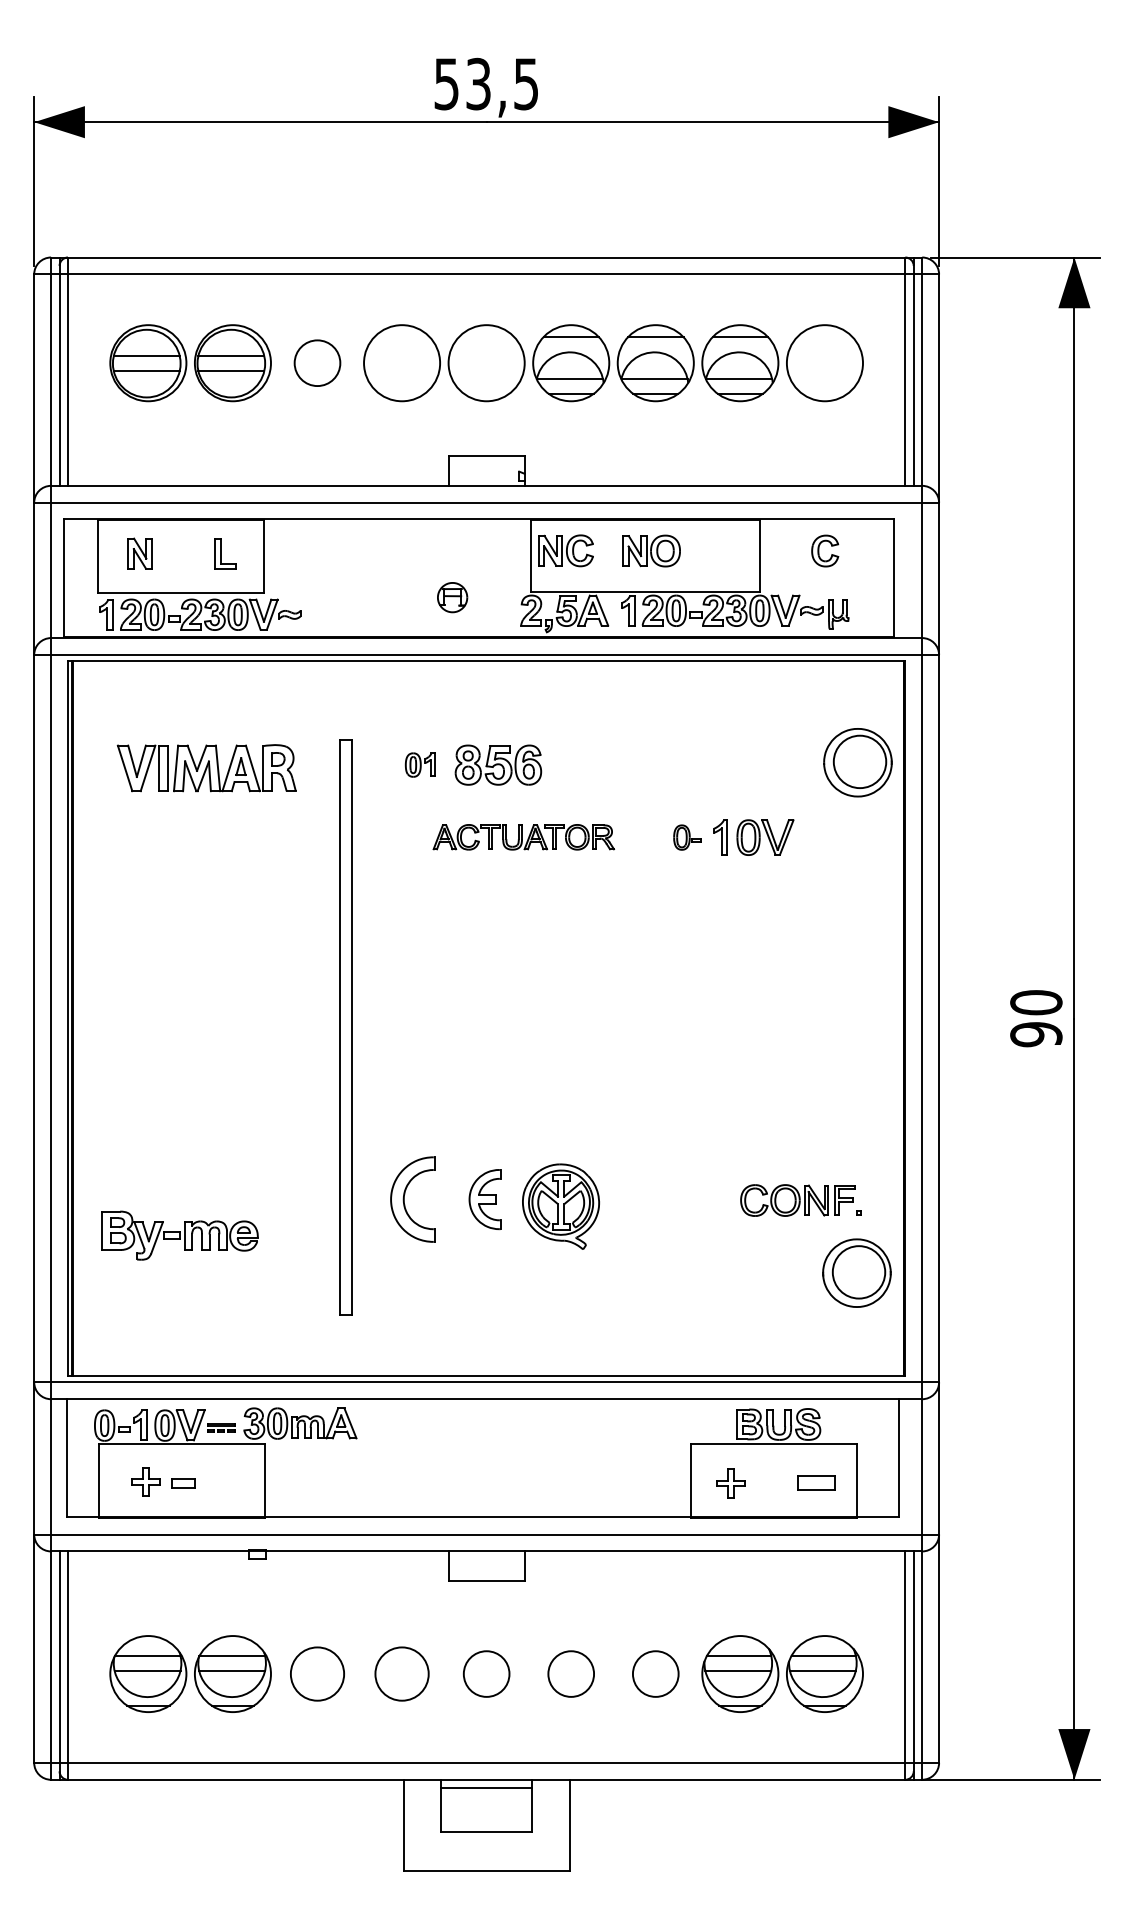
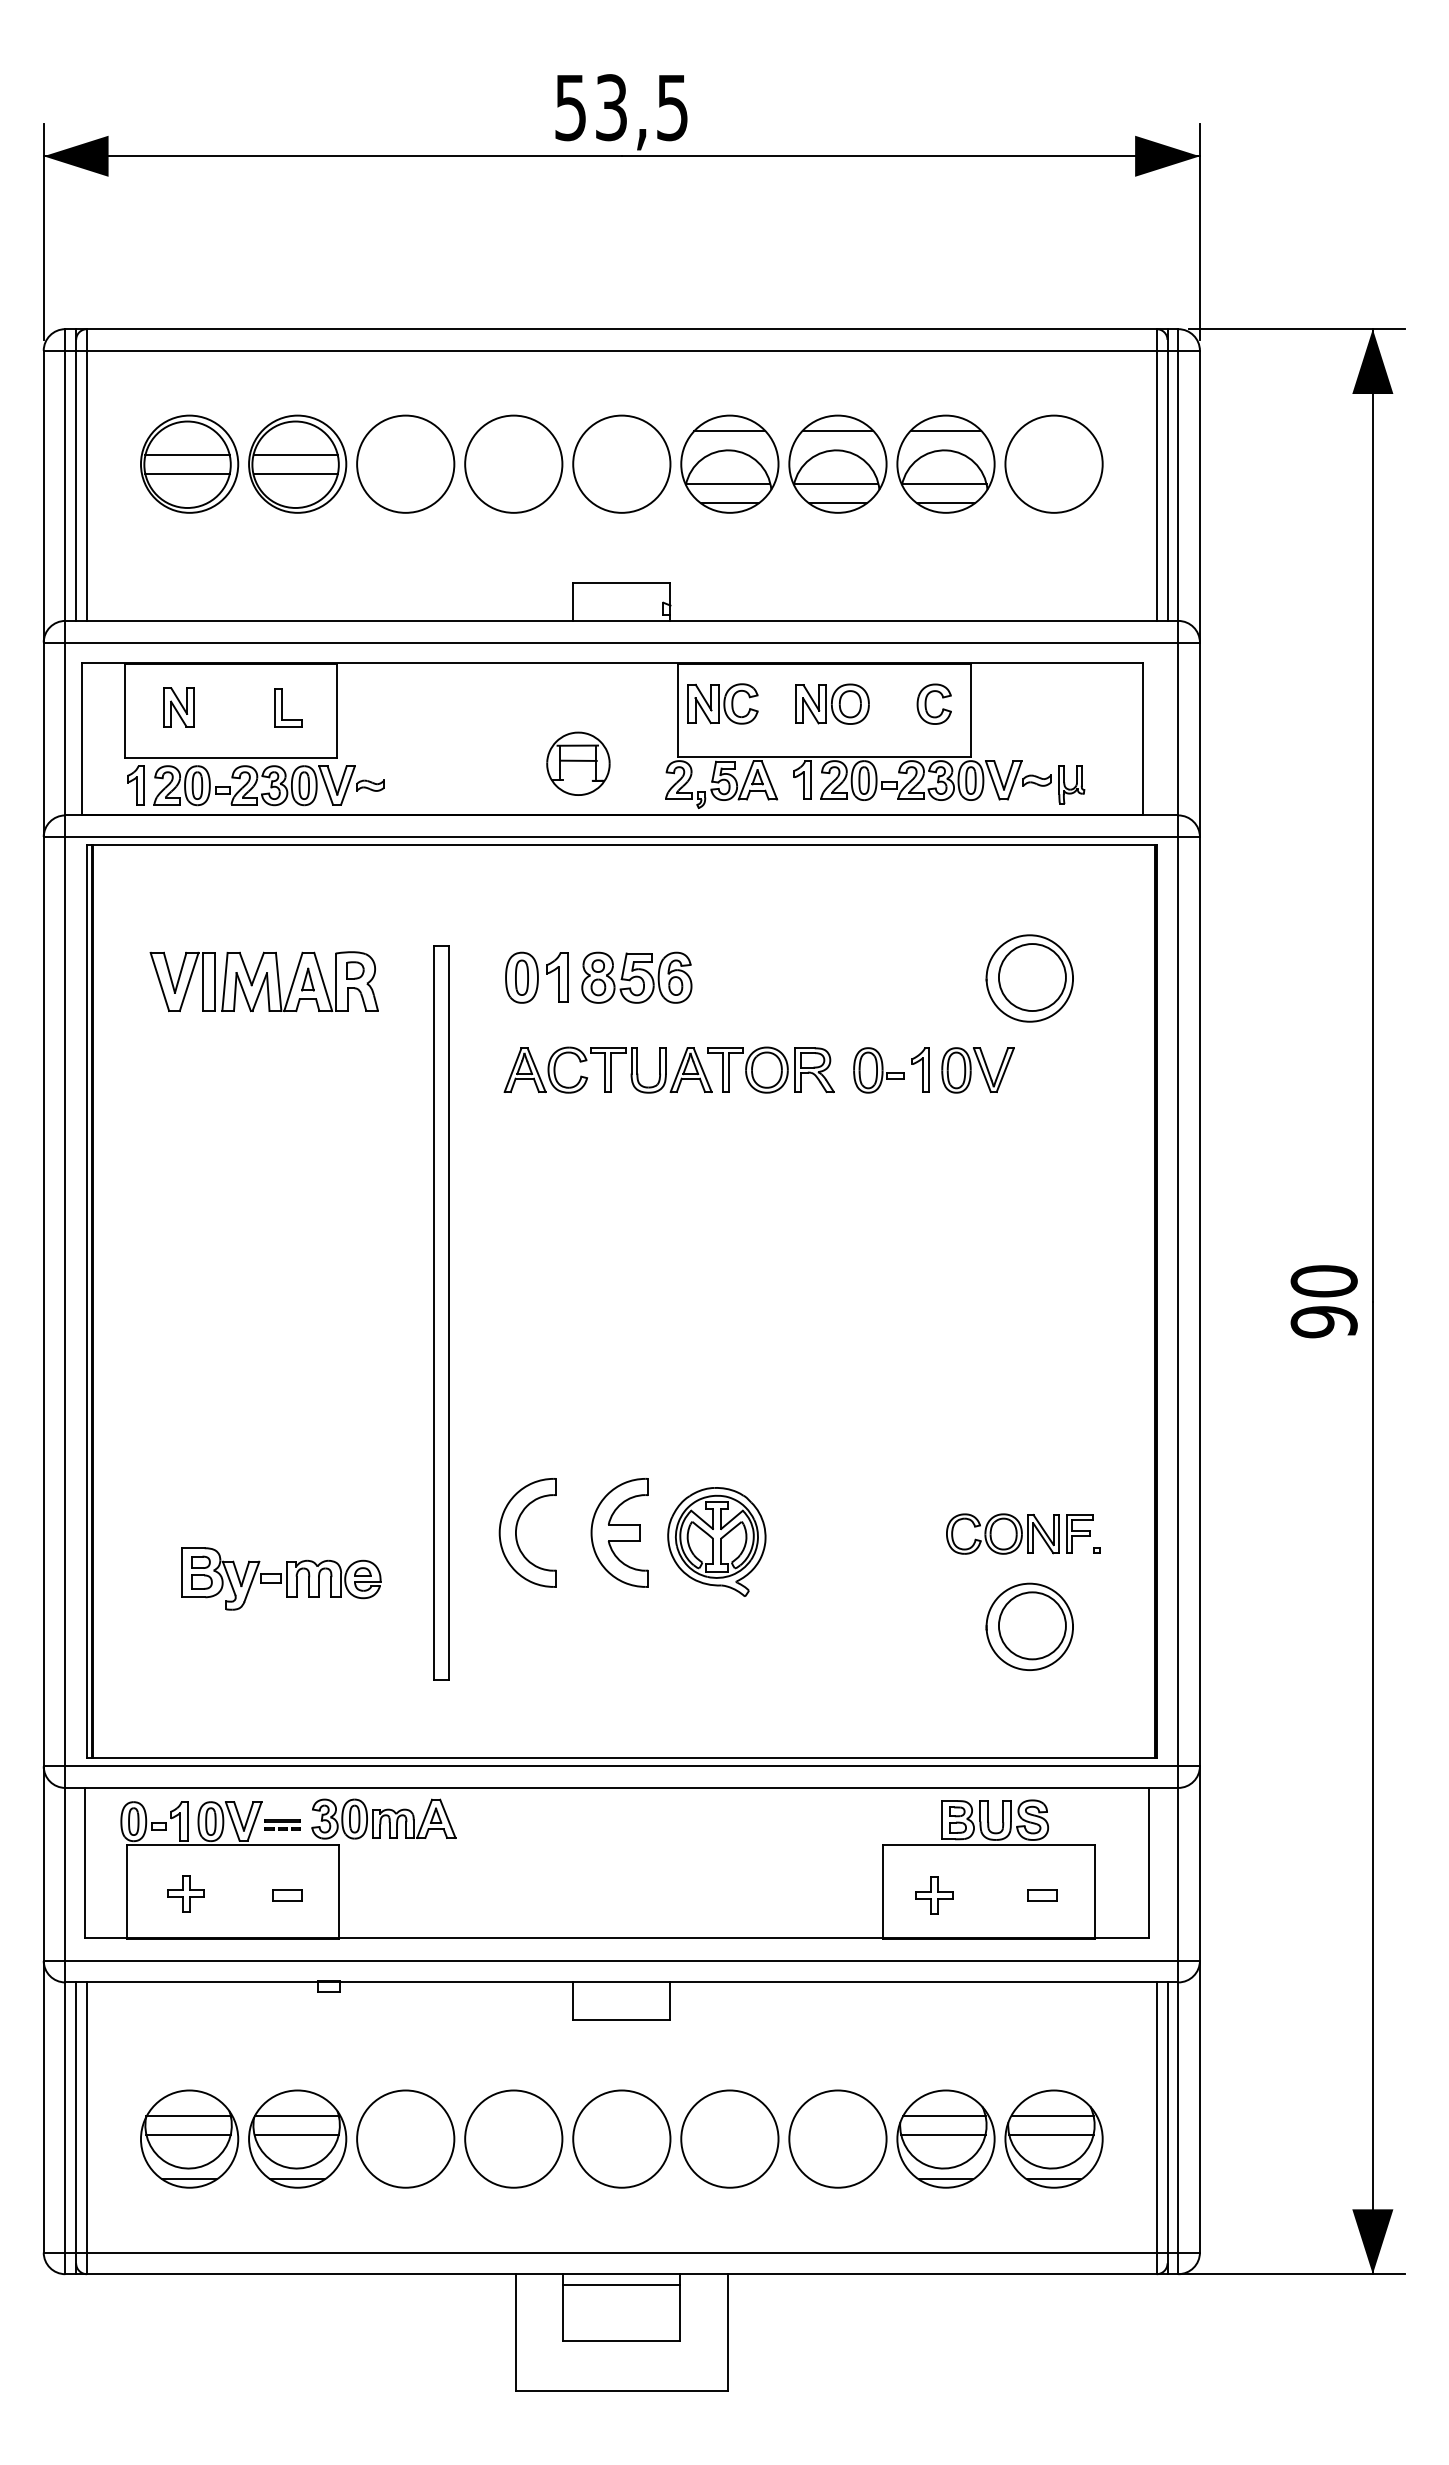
circle: (317, 363) -> (405, 464), size x1.67
part: (825, 550) -> (934, 703), moved
part: (452, 597) -> (578, 763), size x1.67
part: (857, 762) -> (1029, 978), moved
part: (420, 764) -> (537, 976), size x1.67
part: (523, 836) -> (668, 1068), size x1.43
part: (687, 837) -> (878, 1070), size x1.43
part: (484, 1199) -> (619, 1532), size x1.43
part: (179, 1235) -> (280, 1578), moved
part: (856, 1272) -> (1029, 1626), moved
part: (183, 1483) -> (286, 1895), moved
part: (815, 1483) -> (1042, 1895), size x0.62
circle: (317, 1674) -> (405, 2139), size x1.43
circle: (402, 1674) -> (514, 2139), size x1.43
circle: (486, 1674) -> (621, 2139), size x1.67
circle: (571, 1674) -> (730, 2139), size x1.67
circle: (655, 1674) -> (837, 2139), size x1.67

